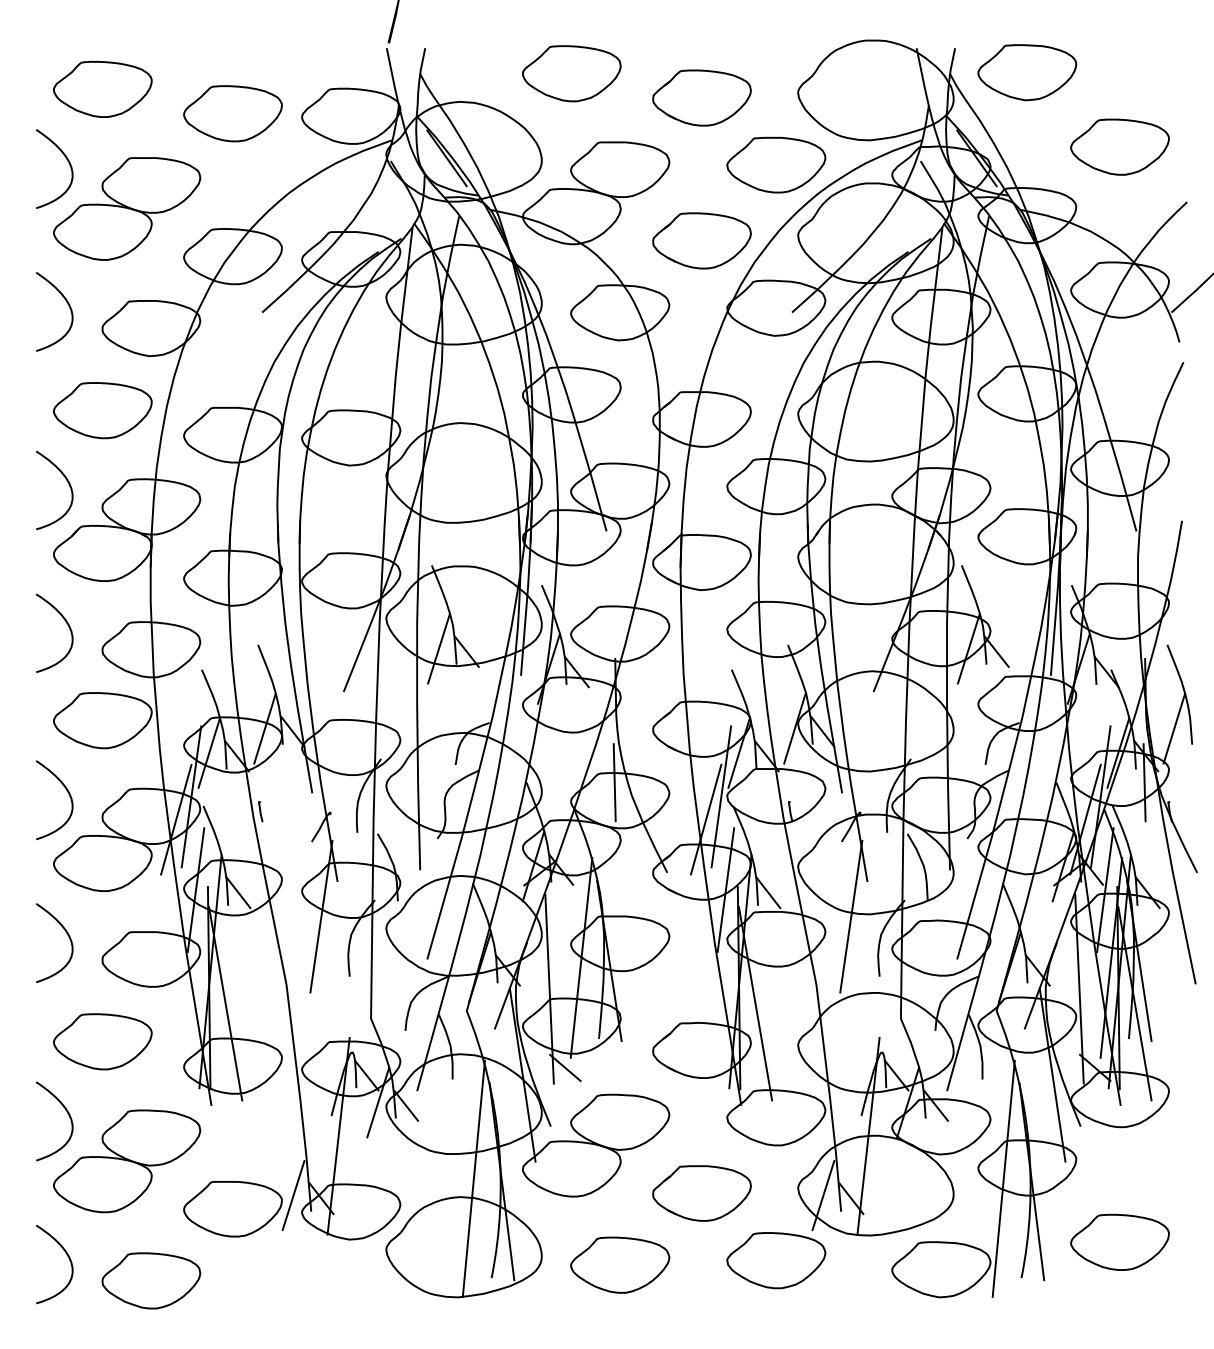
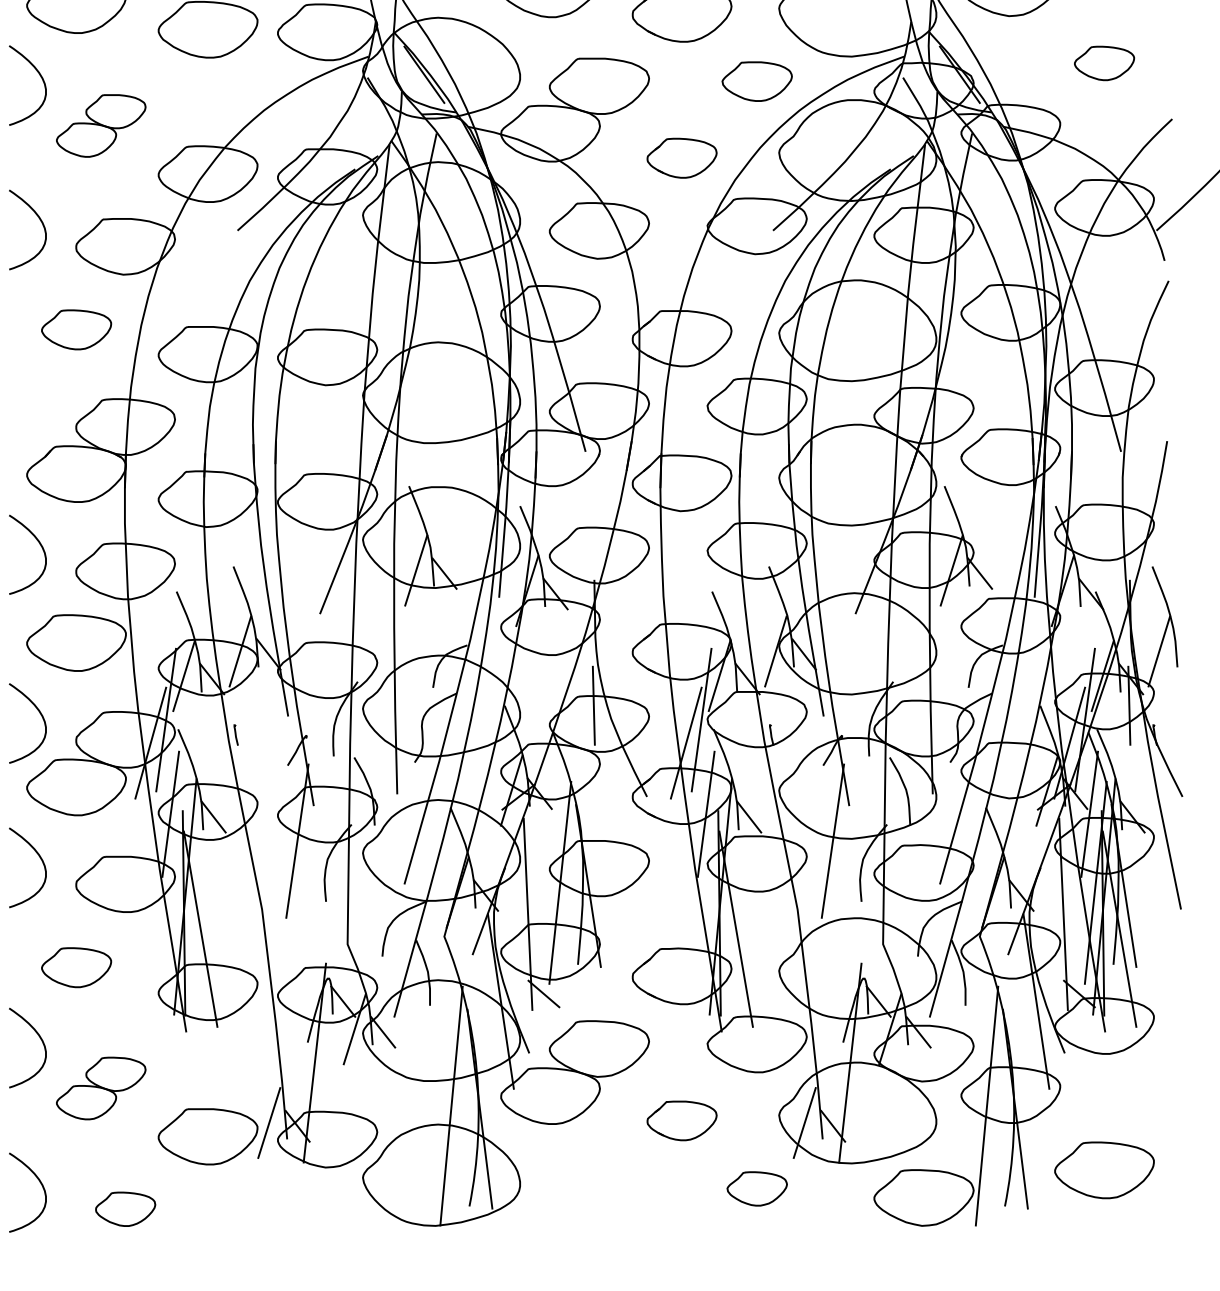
part: (1119, 146) -> (1103, 62), size x0.6
part: (776, 164) -> (757, 81), size x0.7
part: (127, 208) -> (101, 125), size x0.6
part: (701, 240) -> (681, 157), size x0.7
part: (102, 410) -> (76, 329), size x0.7
part: (68, 484) -> (41, 404), removed
part: (102, 1041) -> (76, 967), size x0.7
part: (127, 1161) -> (101, 1088), size x0.6
part: (701, 1193) -> (681, 1120), size x0.7
part: (776, 1260) -> (757, 1188), size x0.6
part: (620, 1264) -> (599, 1192), removed
part: (151, 1280) -> (125, 1208), size x0.6

